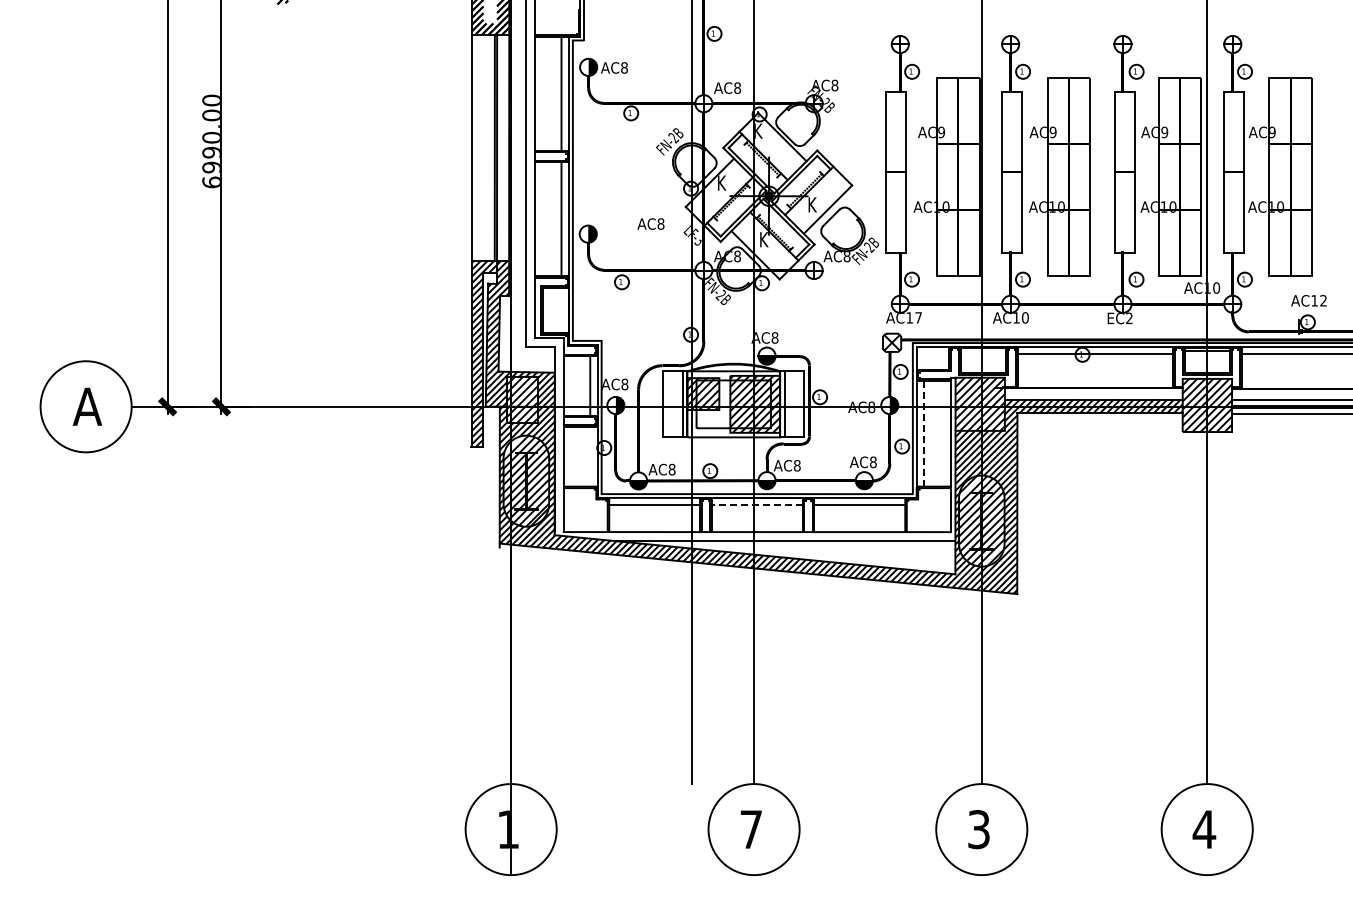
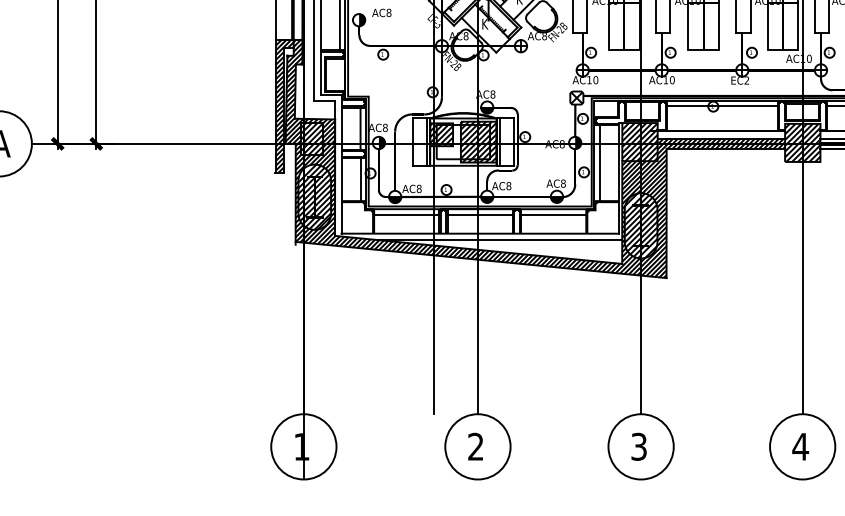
text: (650, 223) -> (381, 12), moved
text: (918, 317) -> (595, 79), AC17 -> AC10
line: (924, 433) -> (600, 163), dashed -> solid
line: (590, 456) -> (360, 179), added
line: (757, 505) -> (480, 214), dashed -> solid
text: (750, 829) -> (475, 446), 7 -> 2

